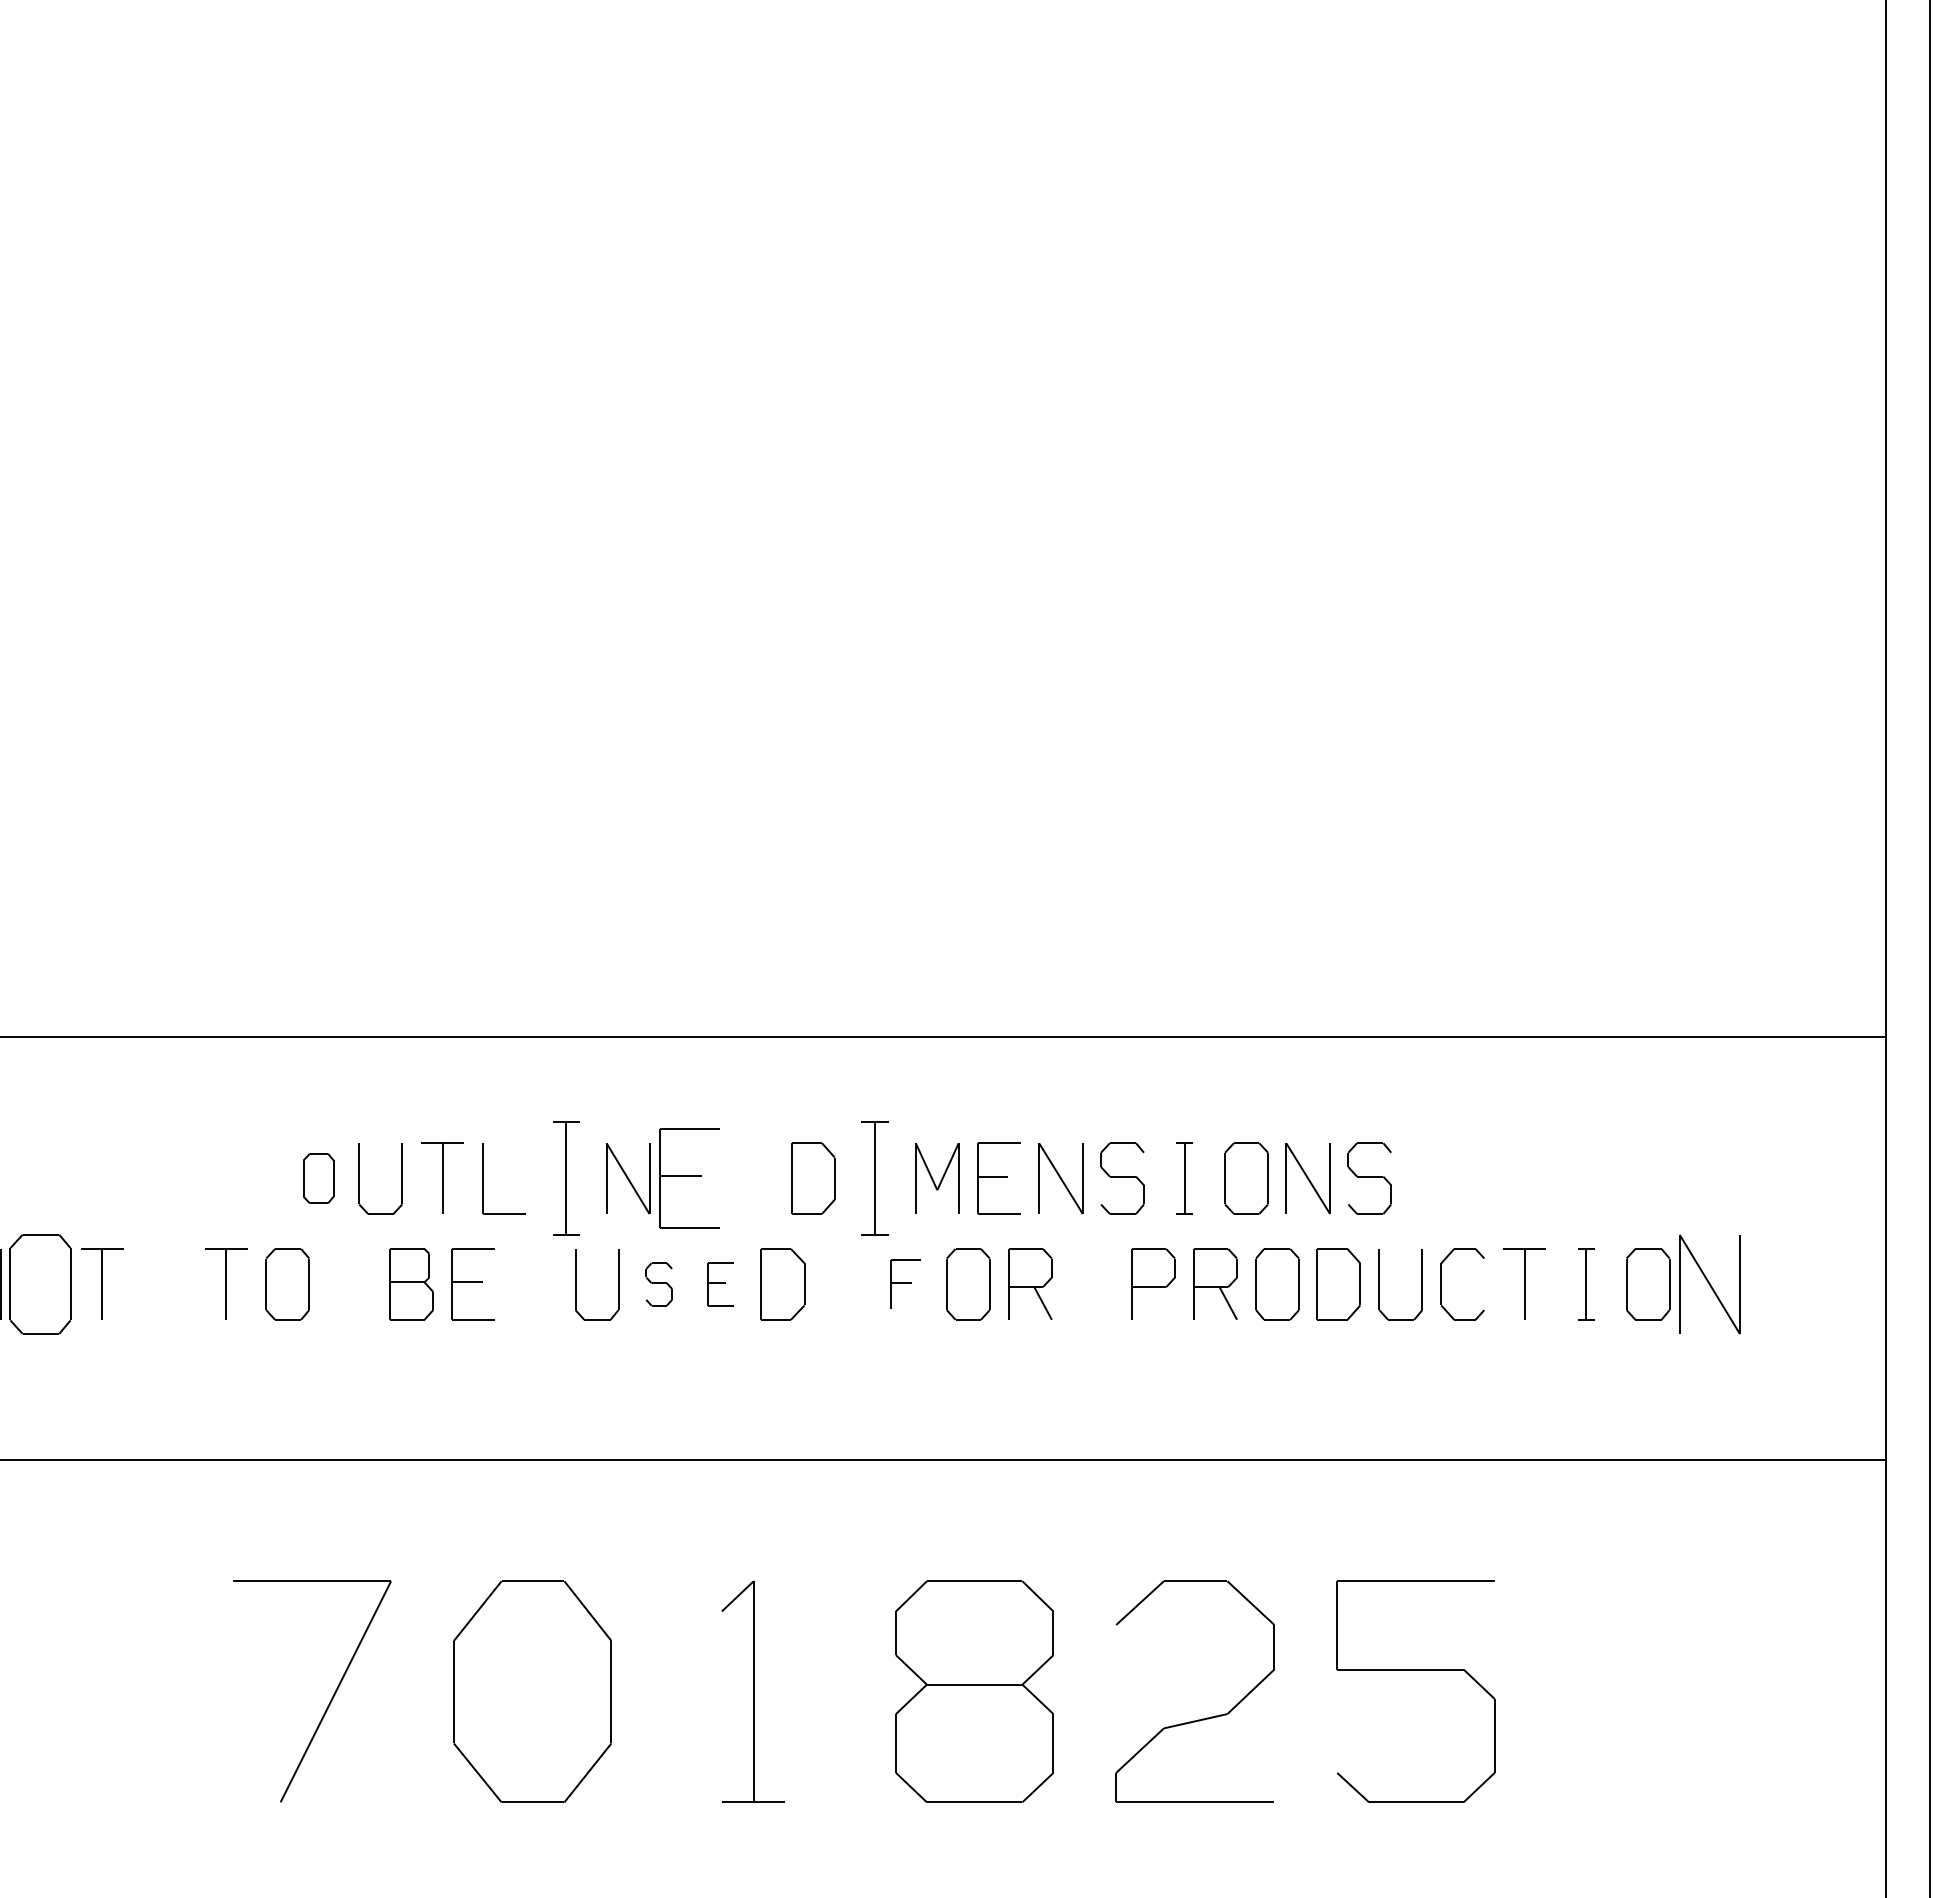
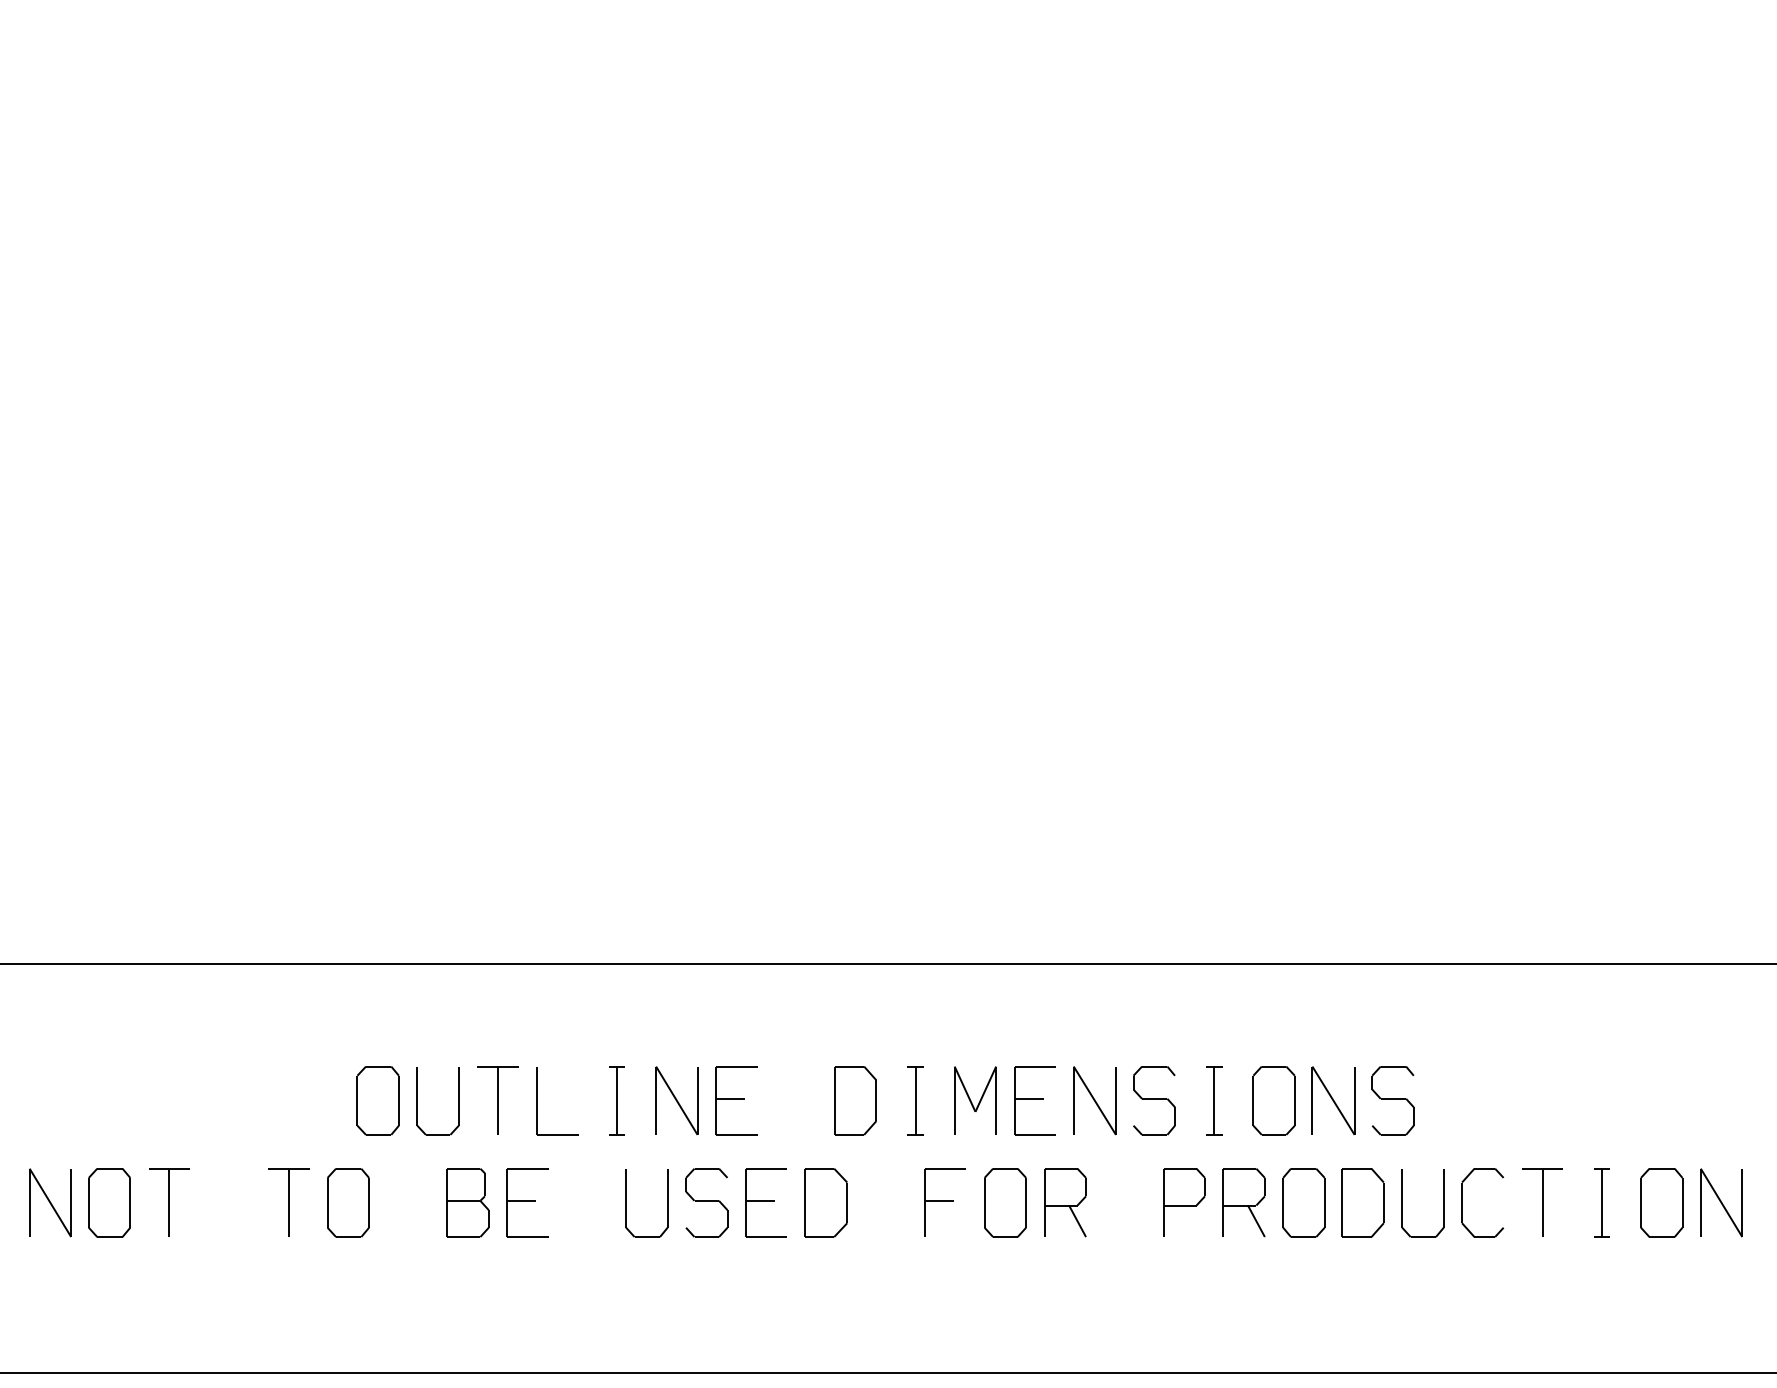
part: (318, 1178) -> (377, 1100), size x1.43
part: (566, 1178) -> (617, 1100), size x0.62
part: (689, 1178) -> (736, 1100), size x0.71
part: (875, 1178) -> (915, 1100), size x0.62
part: (905, 1283) -> (944, 1202), size x1.43
part: (1710, 1283) -> (1721, 1202), size x0.71
part: (40, 1284) -> (109, 1202), size x0.71
part: (659, 1284) -> (707, 1202), size x1.67
part: (720, 1284) -> (766, 1202), size x1.67

